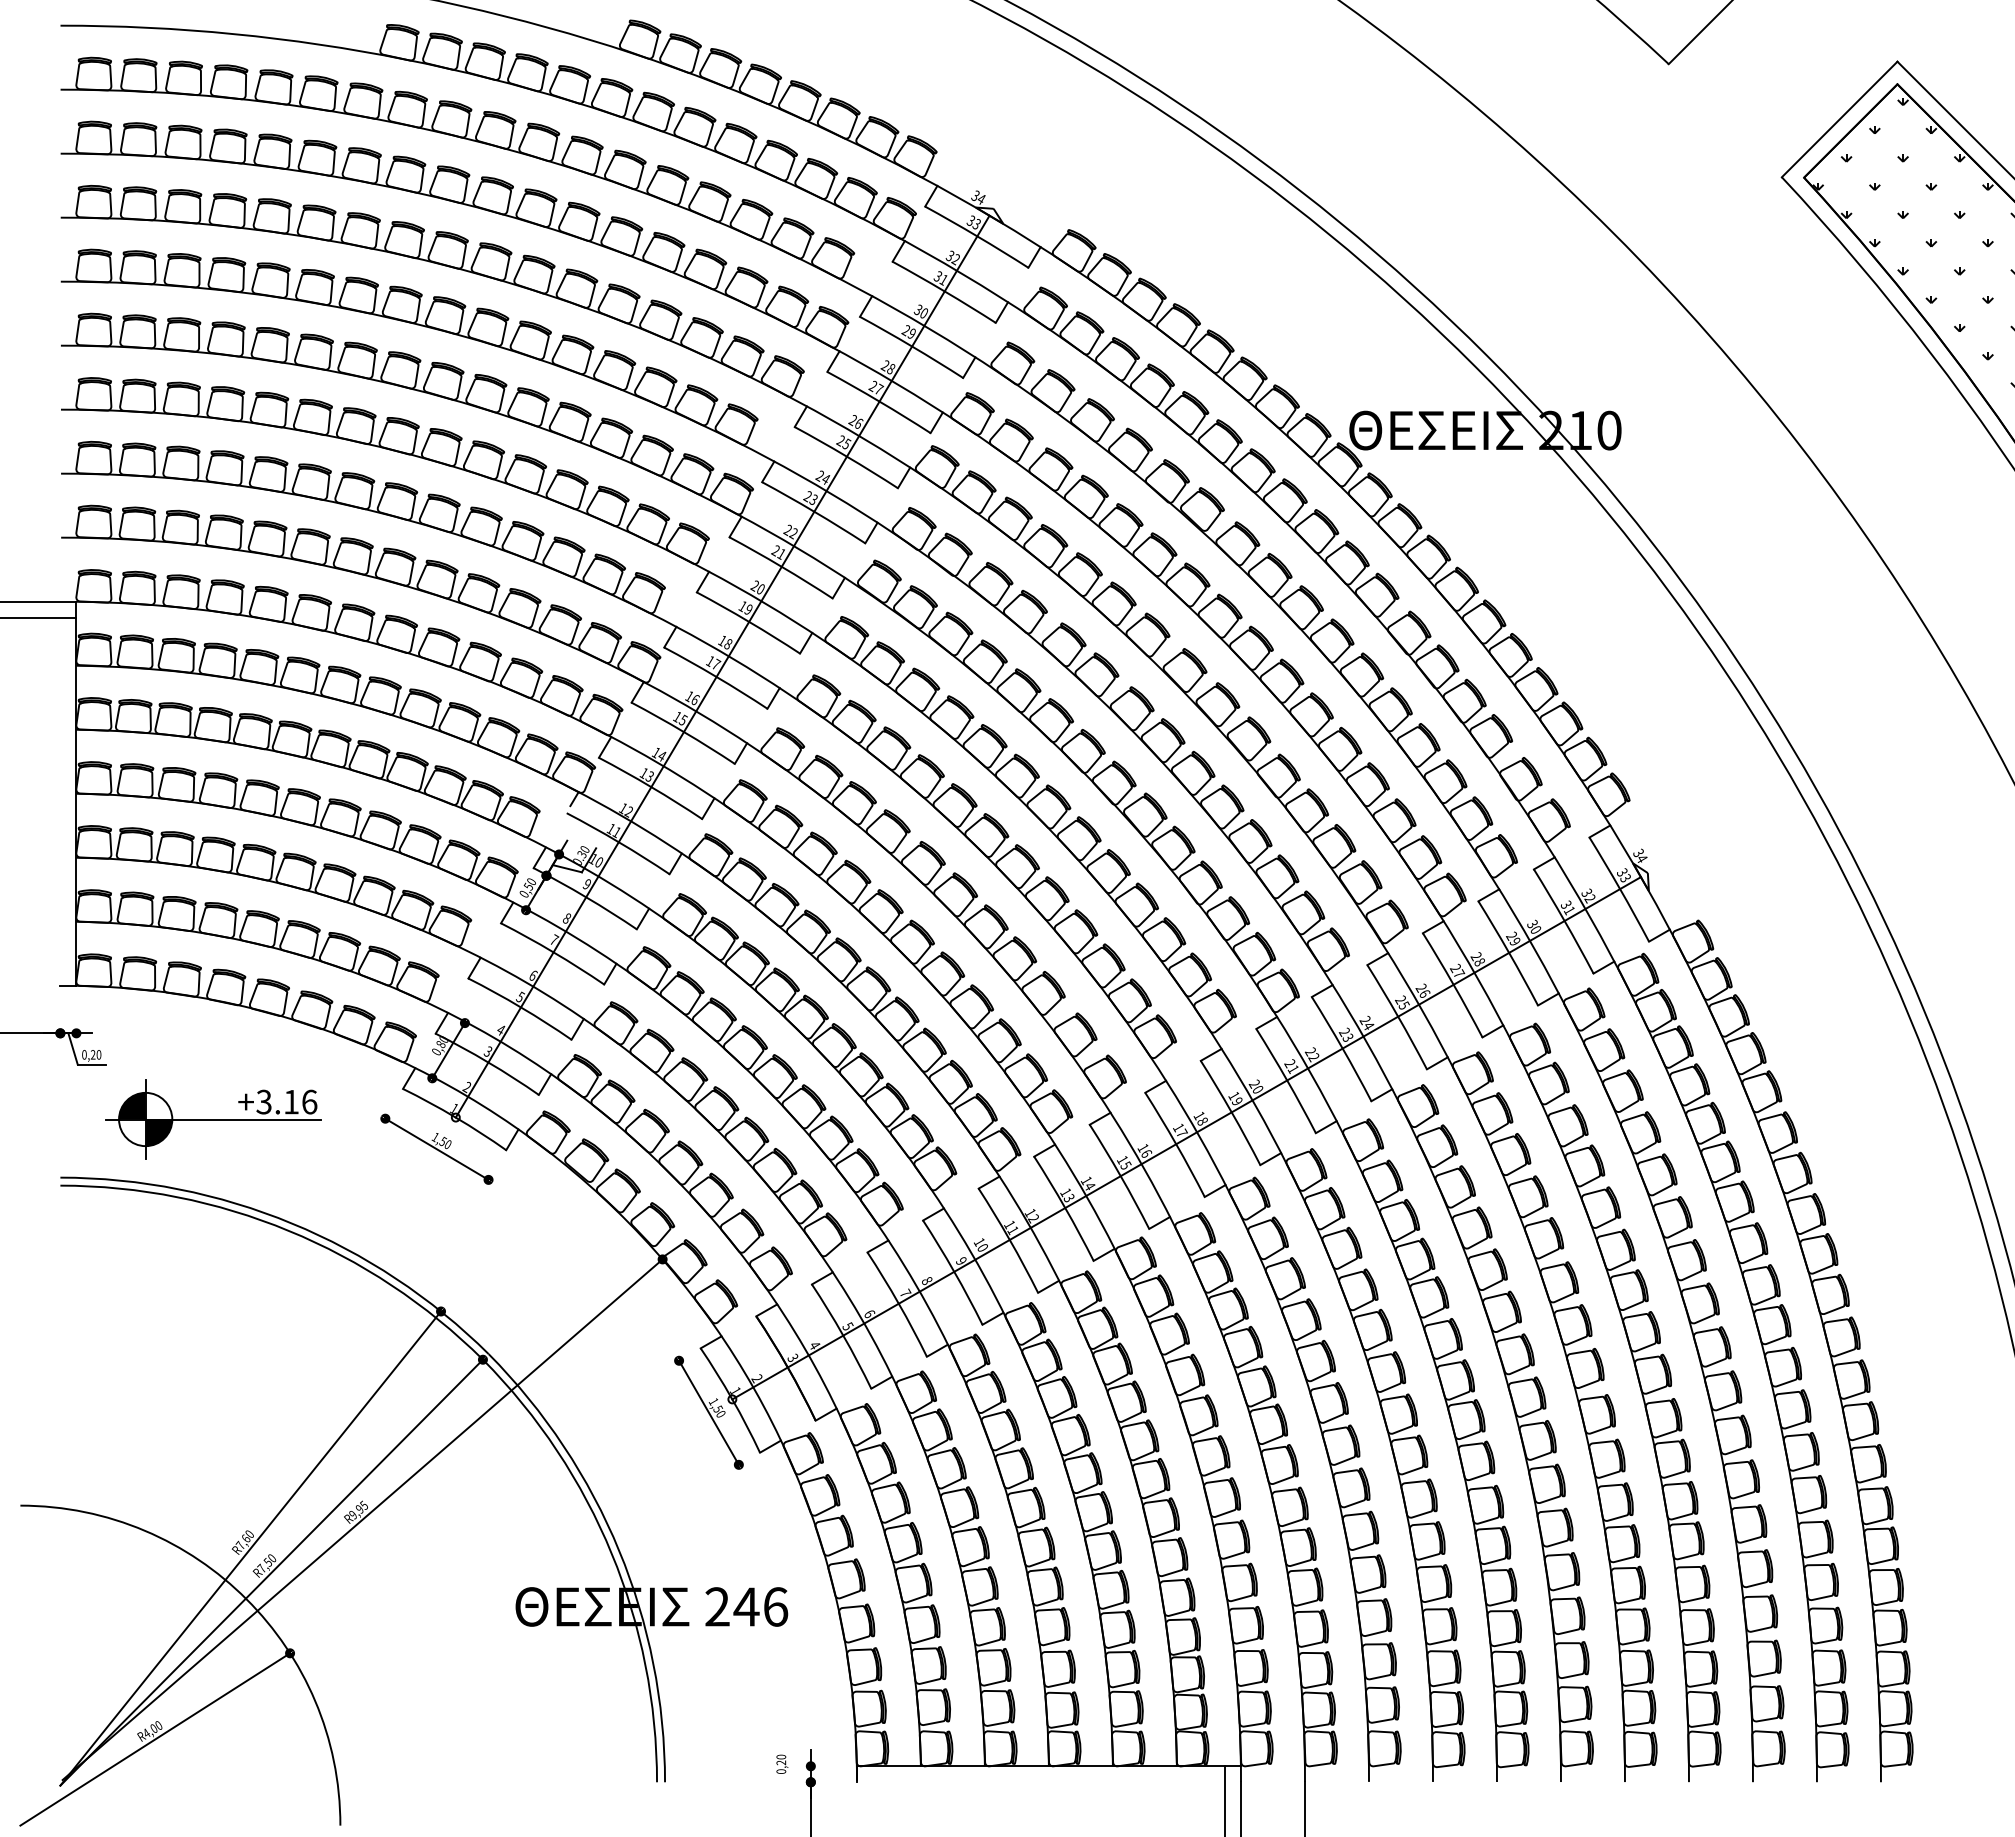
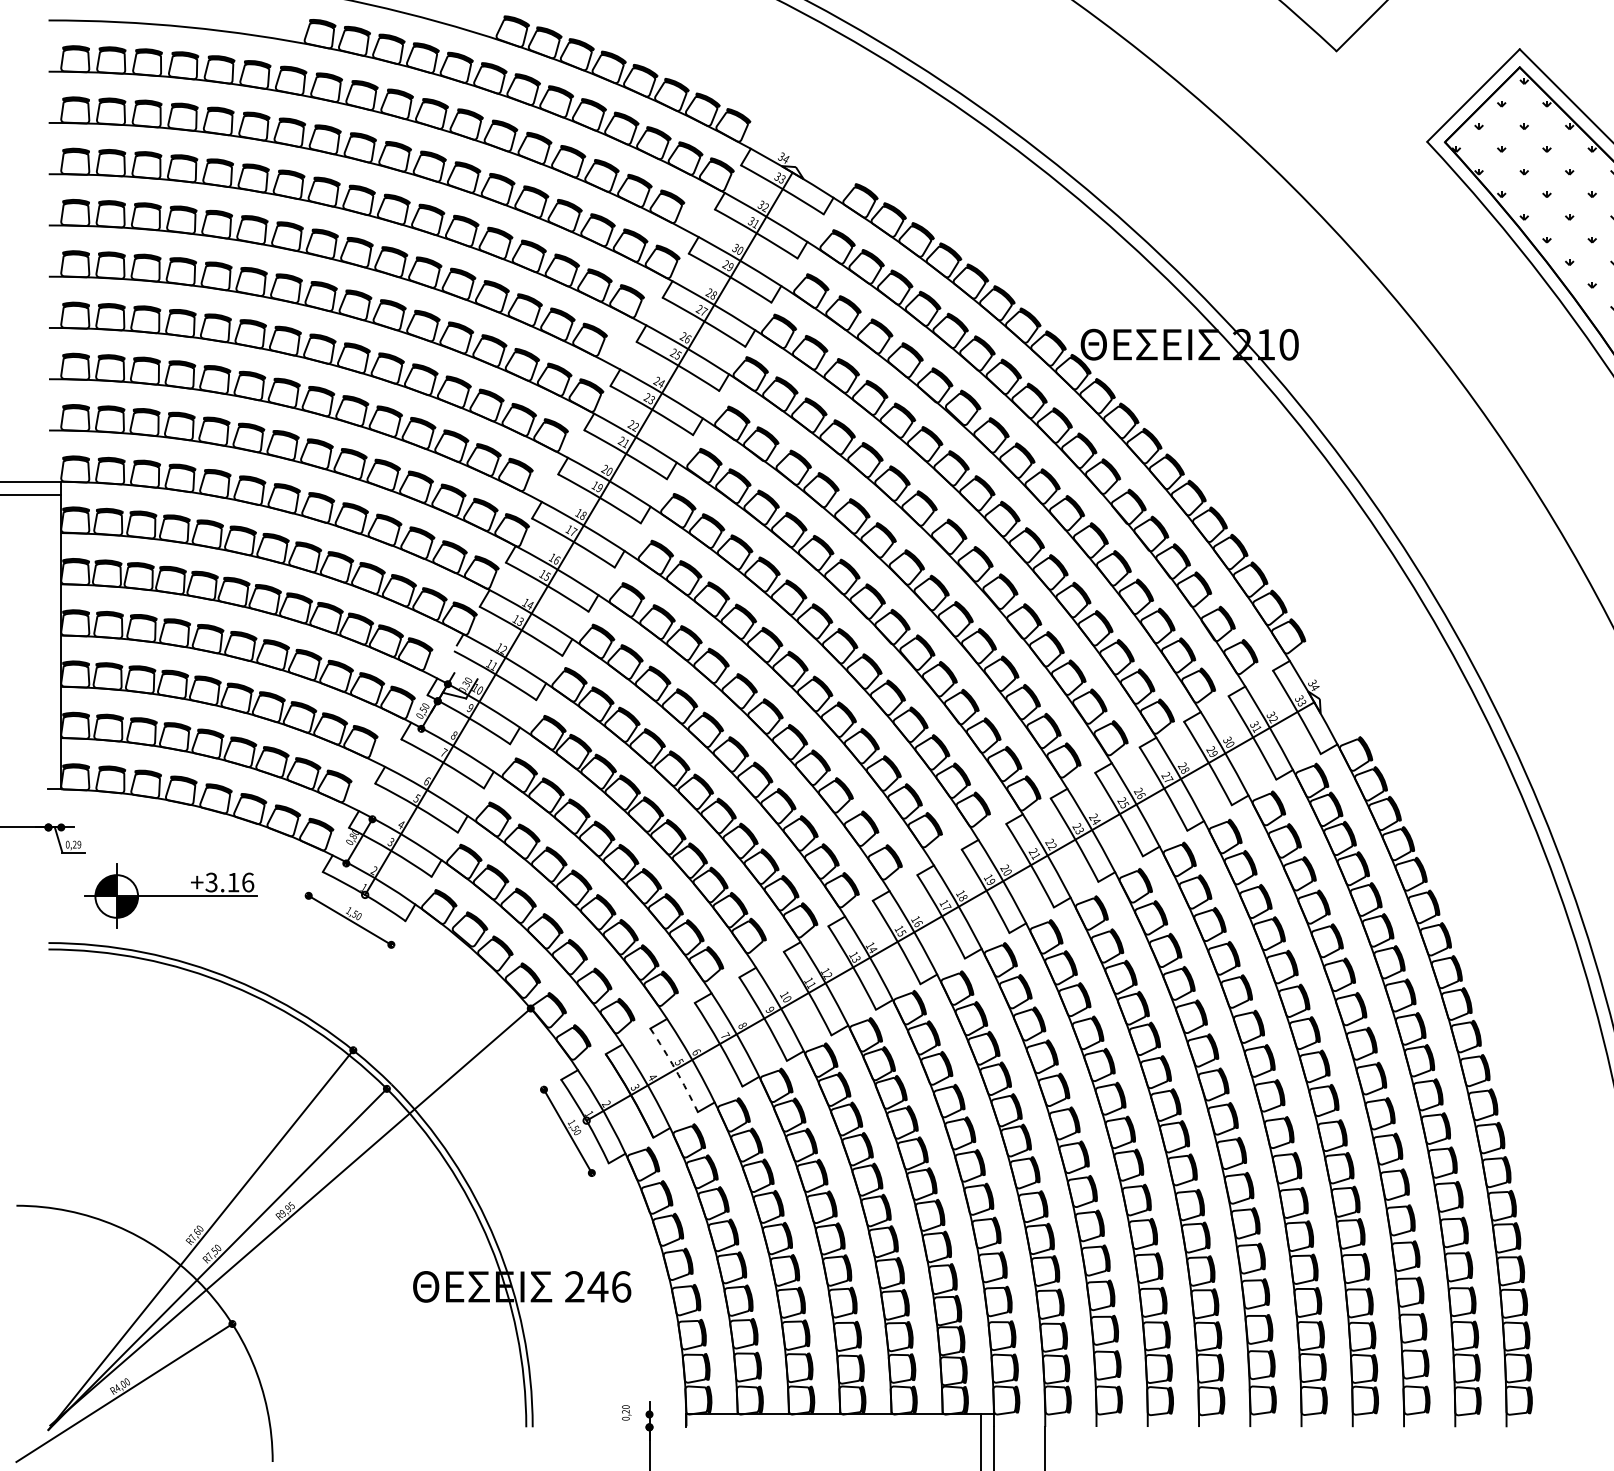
text: (98, 1054) -> (78, 844), 0,20 -> 0,29
arc: (843, 1335) -> (675, 1069), solid -> dashed

